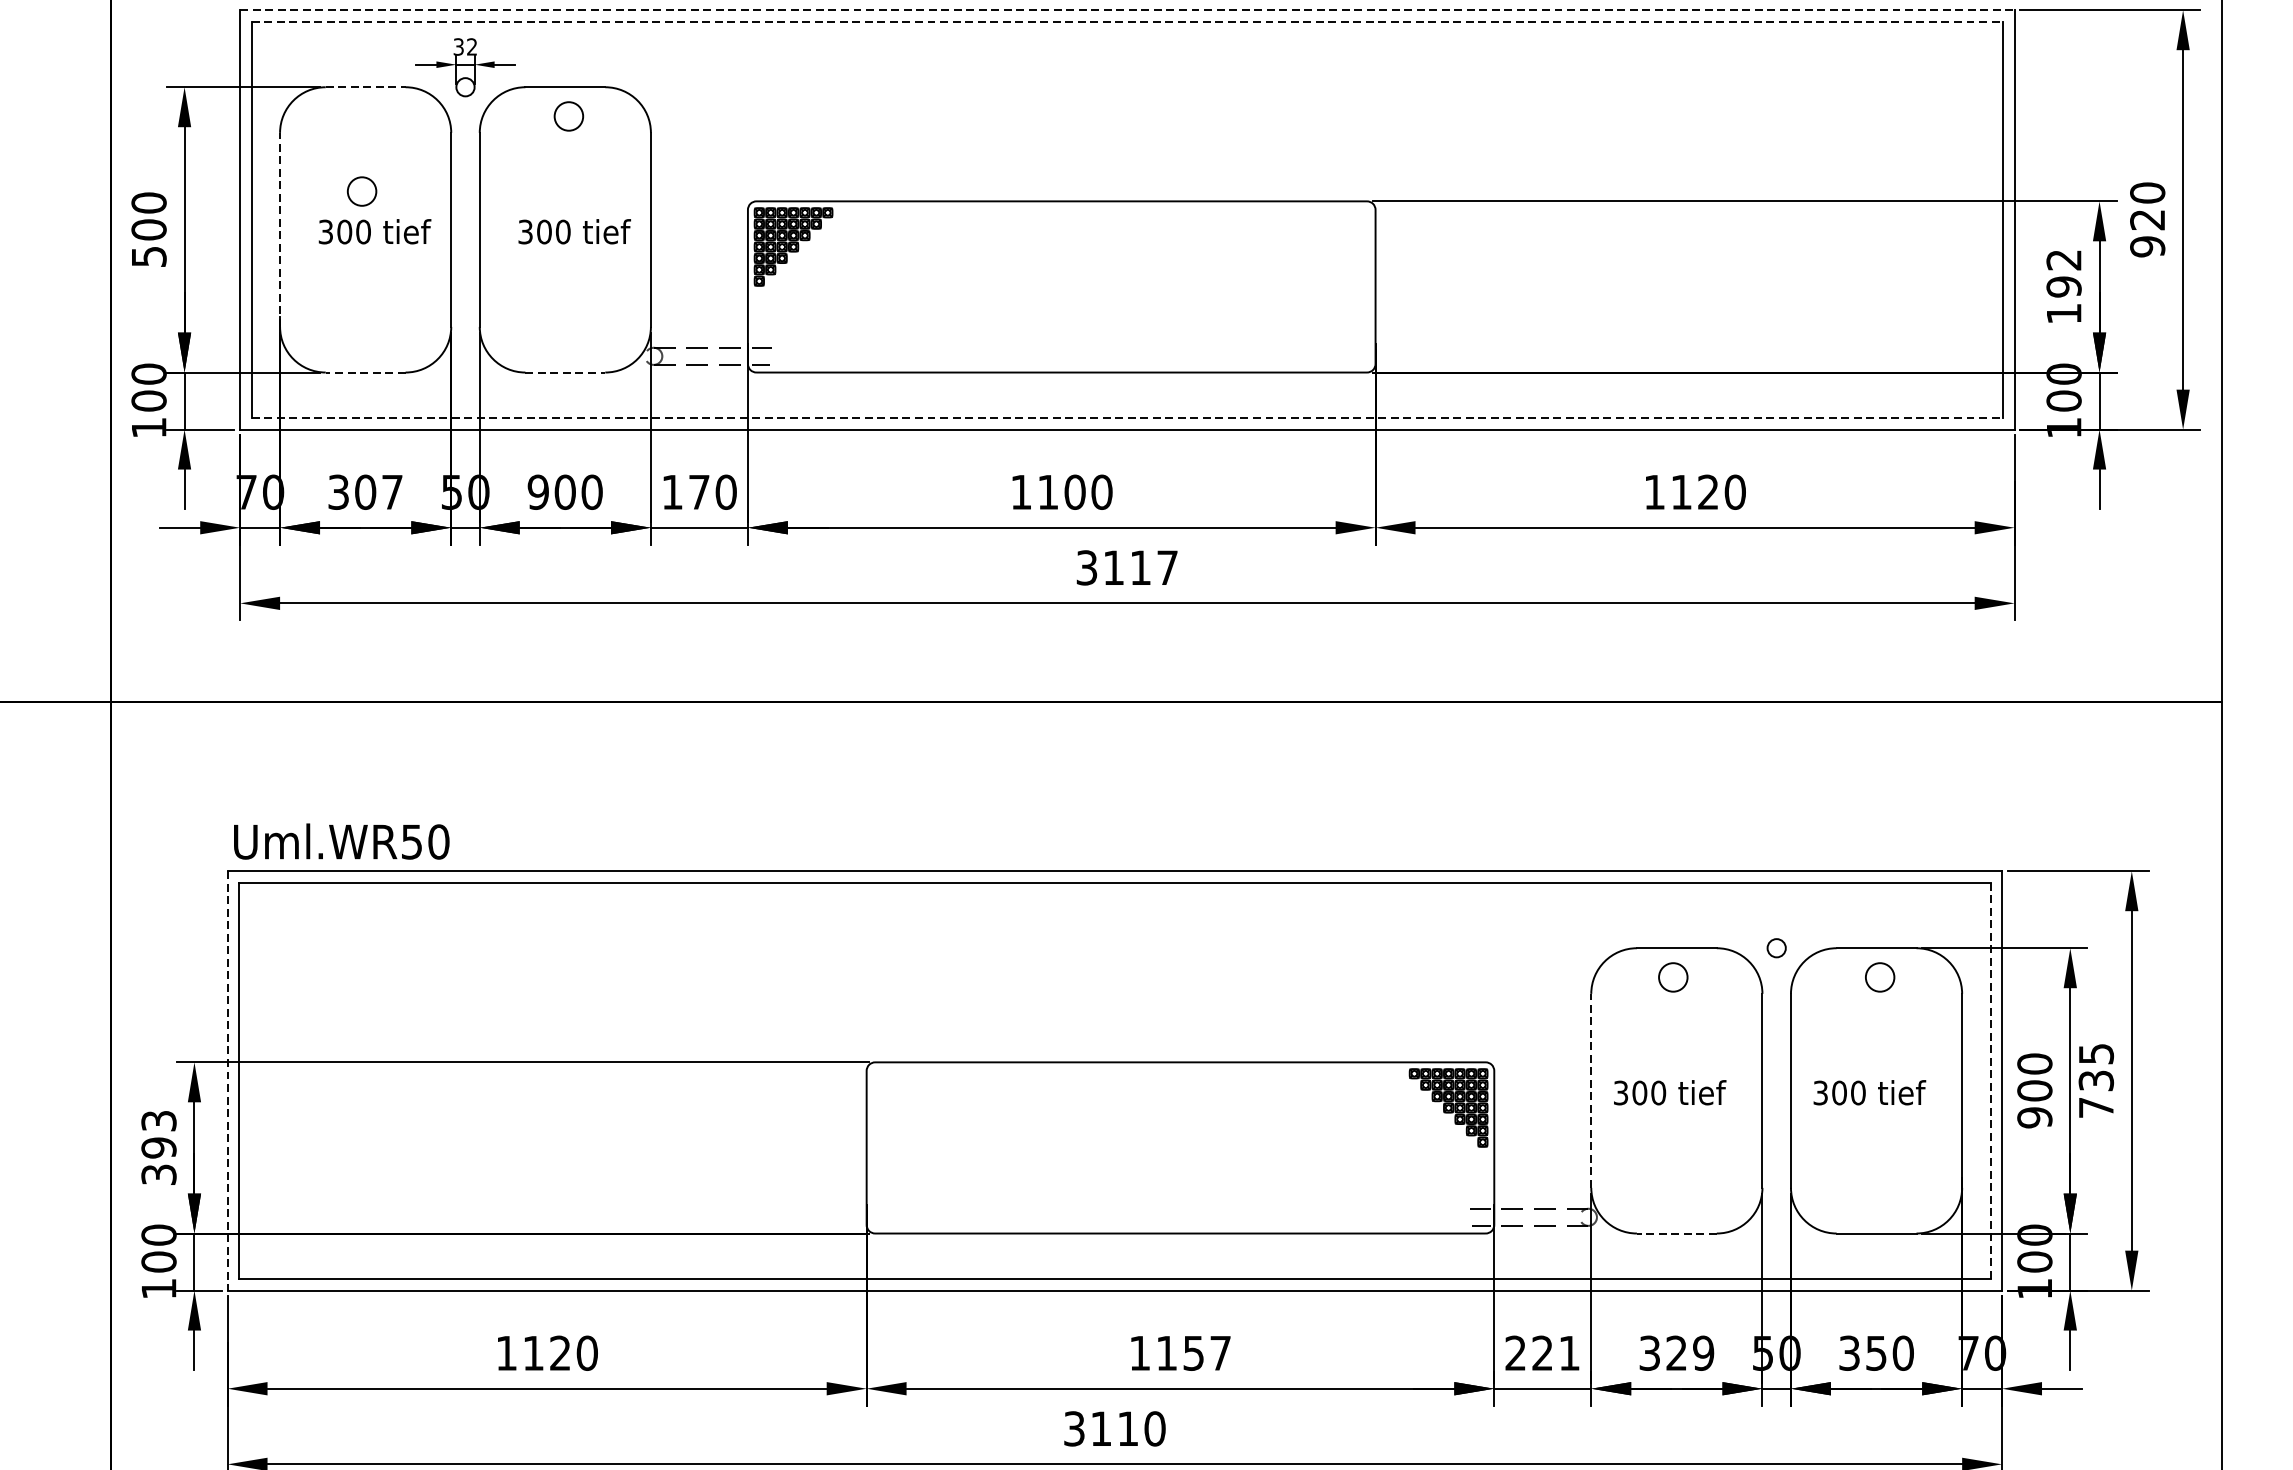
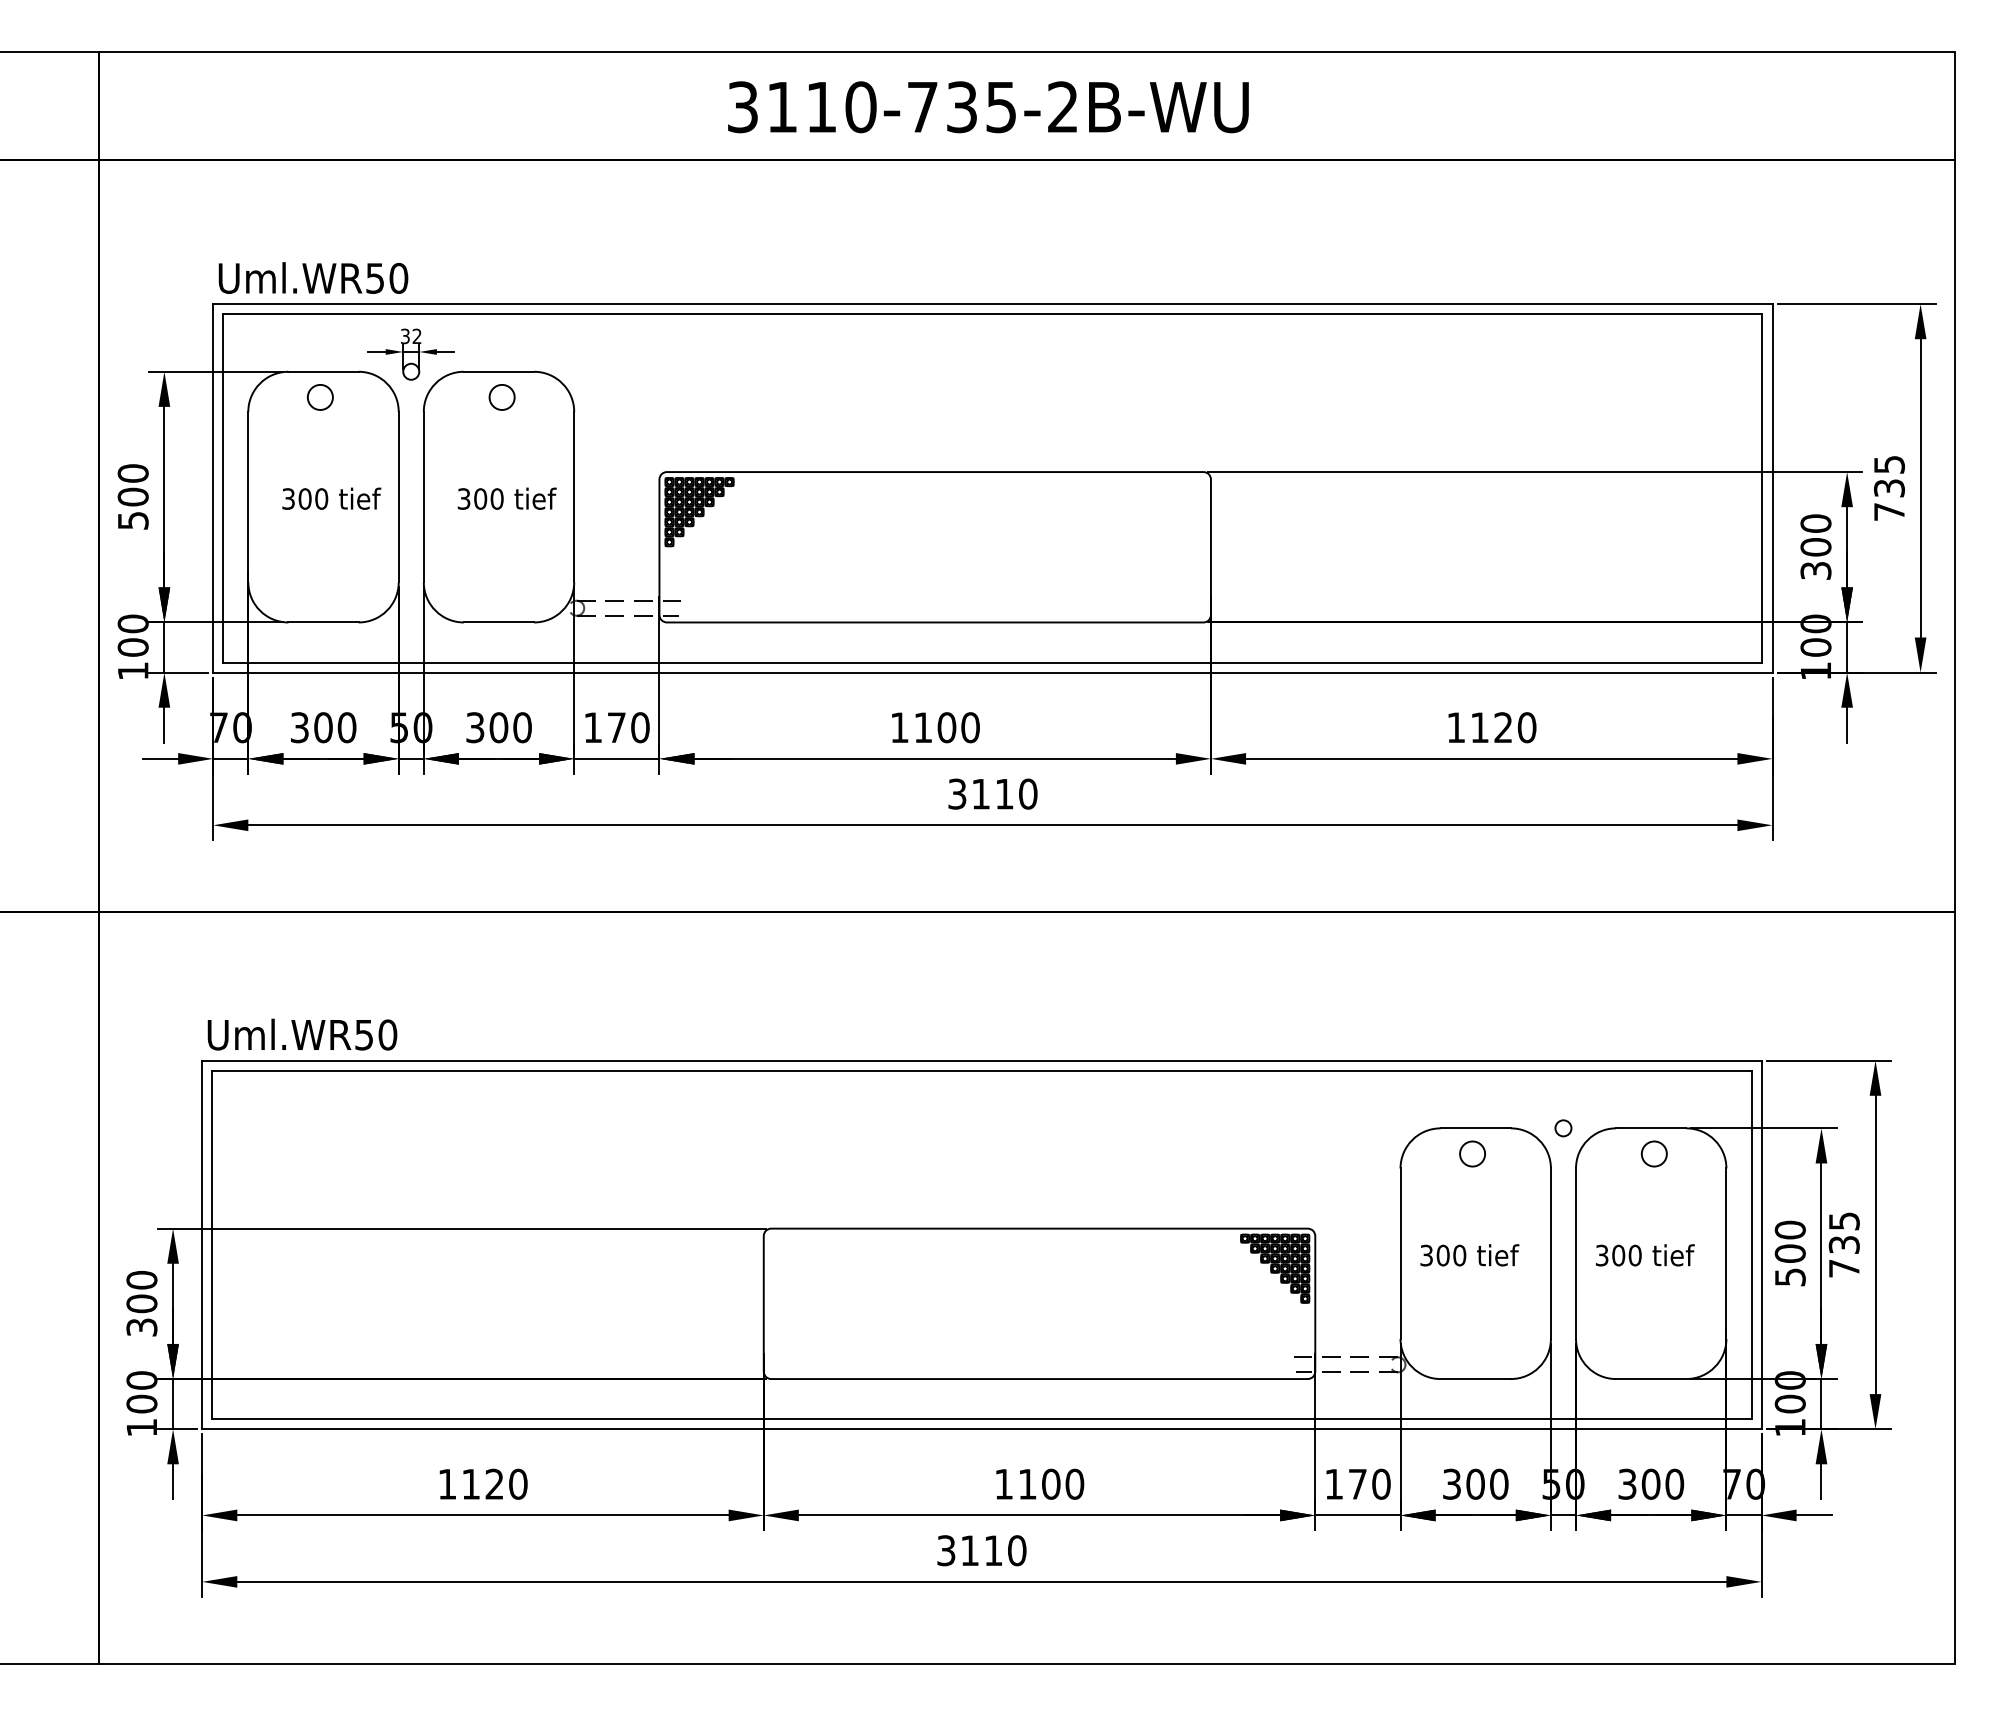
line: (1126, 10) -> (992, 304), dashed -> solid
line: (1126, 22) -> (992, 314), dashed -> solid
line: (366, 86) -> (324, 371), dashed -> solid
circle: (362, 191) -> (320, 397), moved
text: (2146, 220) -> (1888, 488), 920 -> 735
line: (280, 229) -> (248, 496), dashed -> solid
text: (2063, 286) -> (1815, 546), 192 -> 300
line: (365, 372) -> (323, 622), dashed -> solid
line: (565, 372) -> (499, 622), dashed -> solid
line: (1126, 418) -> (992, 662), dashed -> solid
text: (391, 492) -> (346, 727), 307 -> 300
text: (538, 492) -> (475, 727), 900 -> 300
text: (1167, 567) -> (1028, 793), 3117 -> 3110
line: (227, 1081) -> (202, 1245), dashed -> solid
line: (1990, 1081) -> (1751, 1245), dashed -> solid
line: (1591, 1090) -> (1400, 1253), dashed -> solid
text: (2033, 1117) -> (1789, 1277), 900 -> 500
text: (158, 1135) -> (141, 1292), 393 -> 300
line: (1676, 1234) -> (1475, 1379), dashed -> solid
text: (1207, 1352) -> (1063, 1483), 1157 -> 1100
text: (1542, 1352) -> (1357, 1483), 221 -> 170
text: (1690, 1352) -> (1487, 1483), 329 -> 300
text: (1875, 1352) -> (1650, 1483), 350 -> 300

